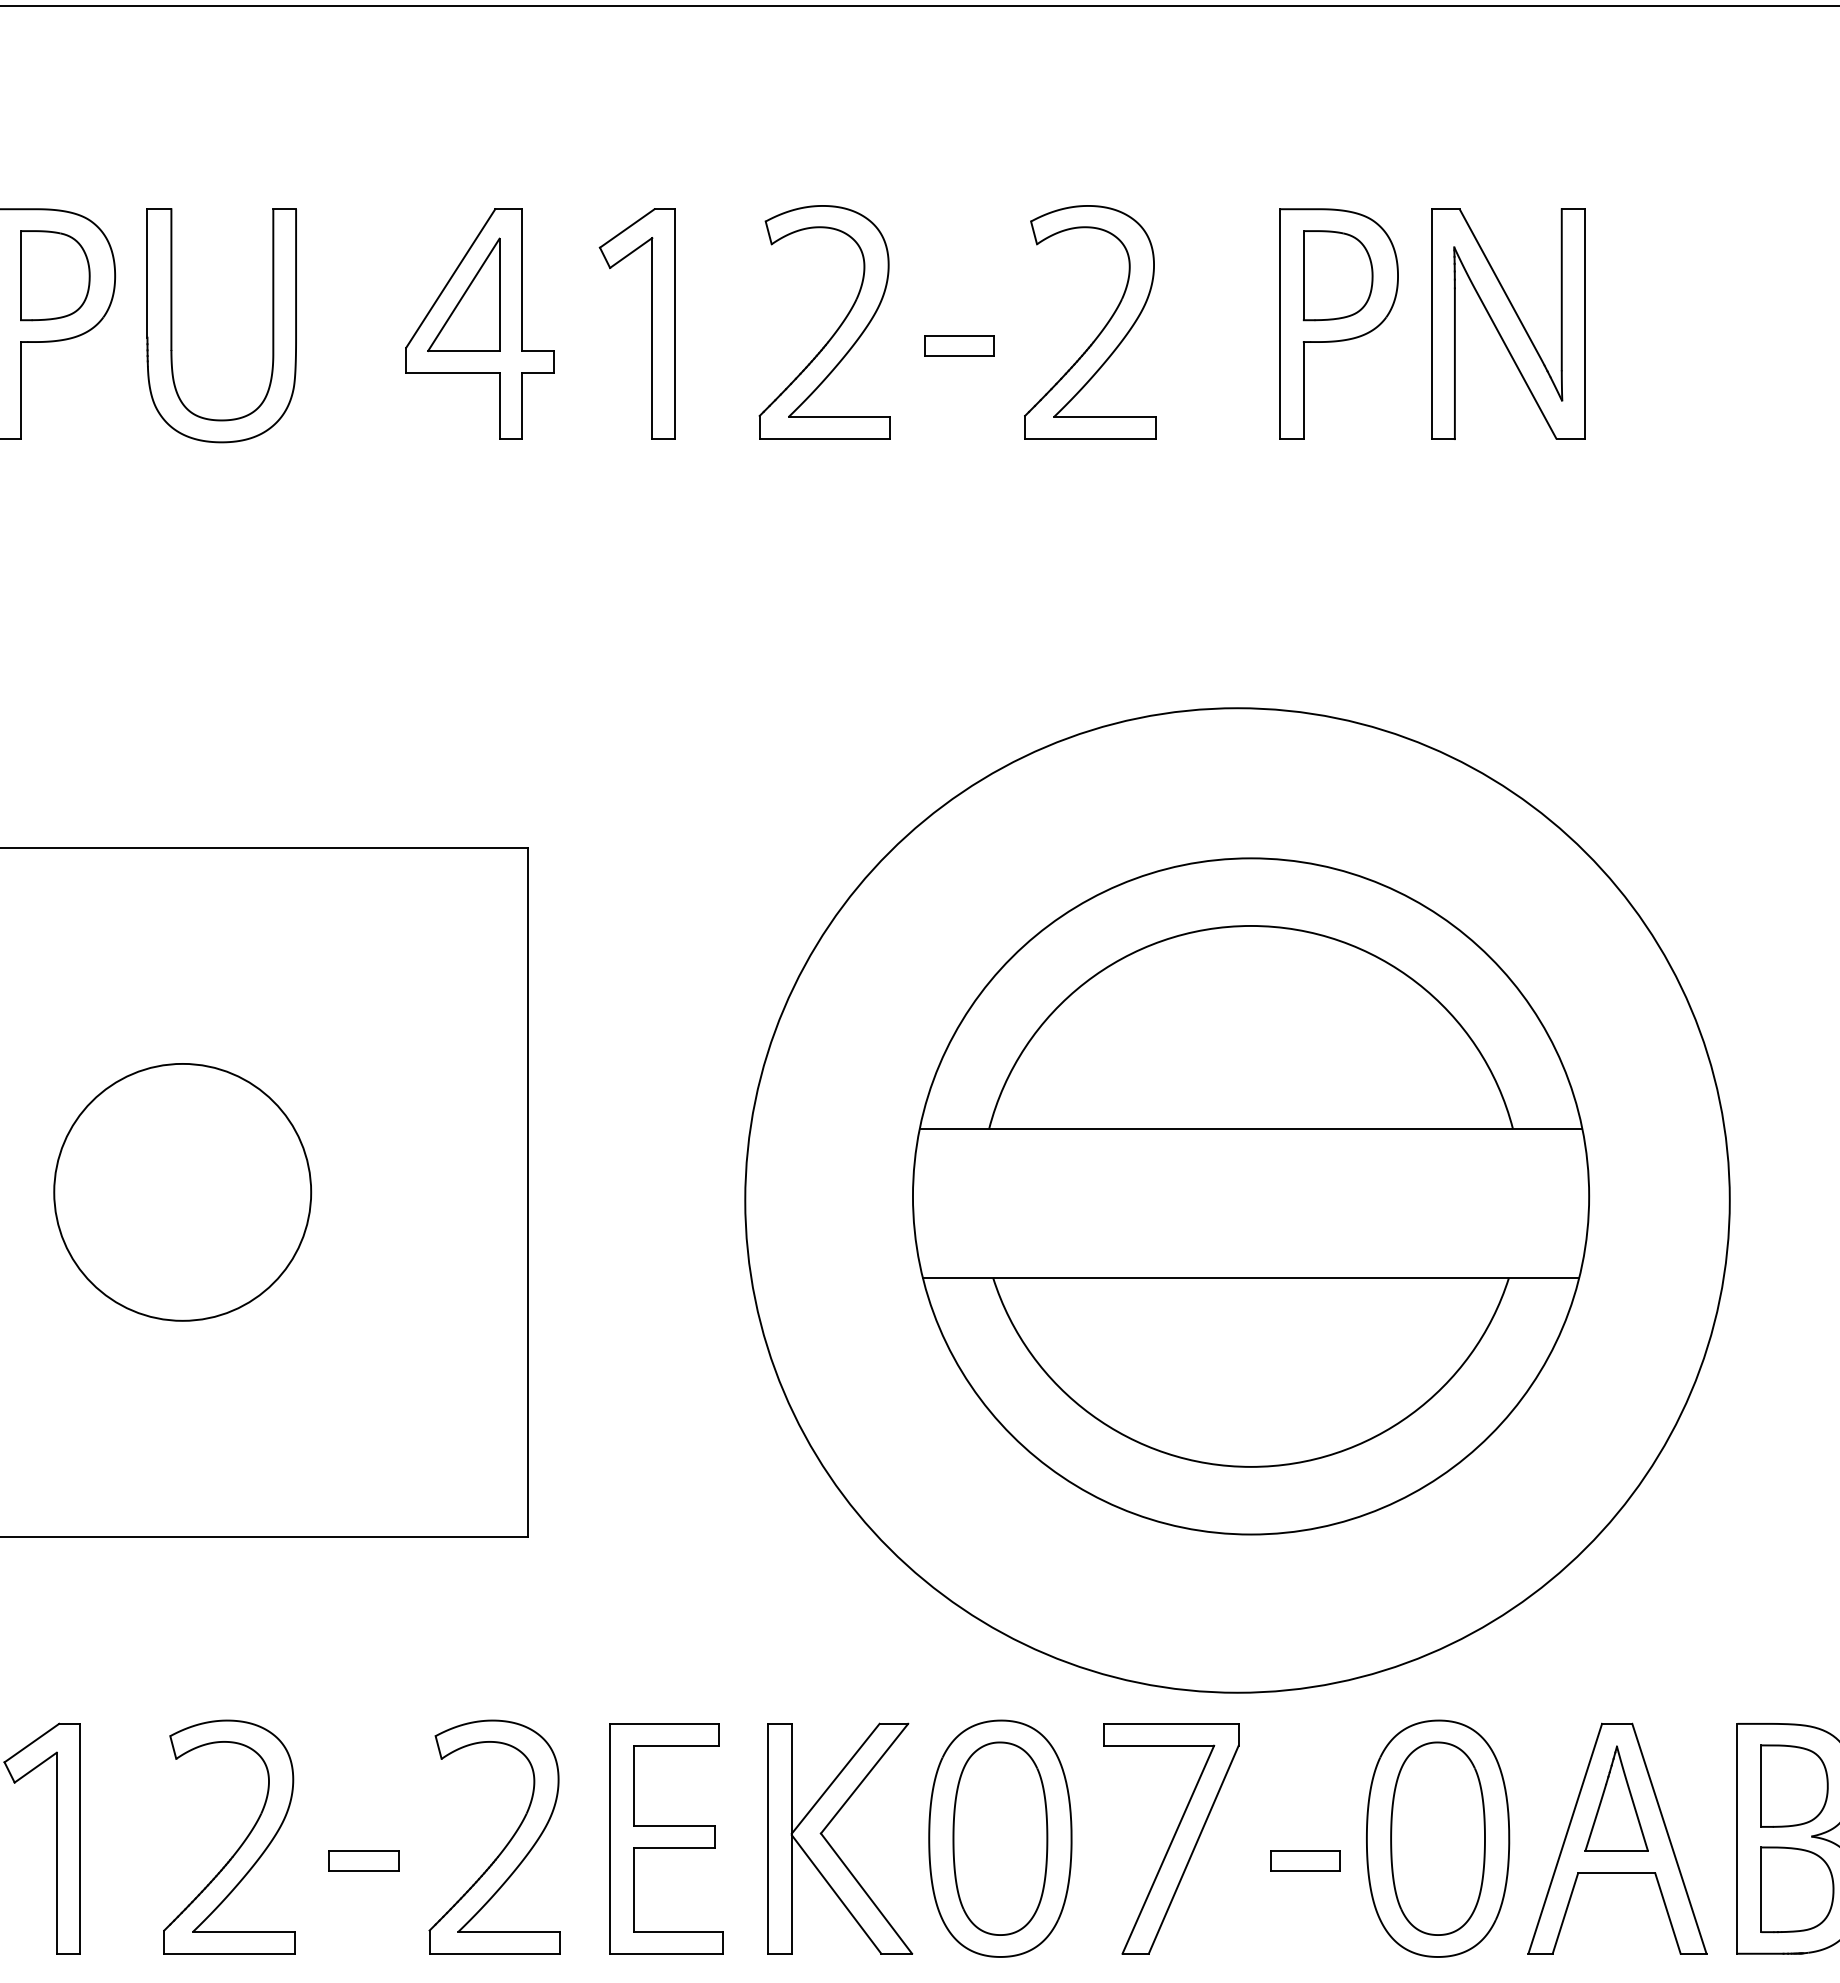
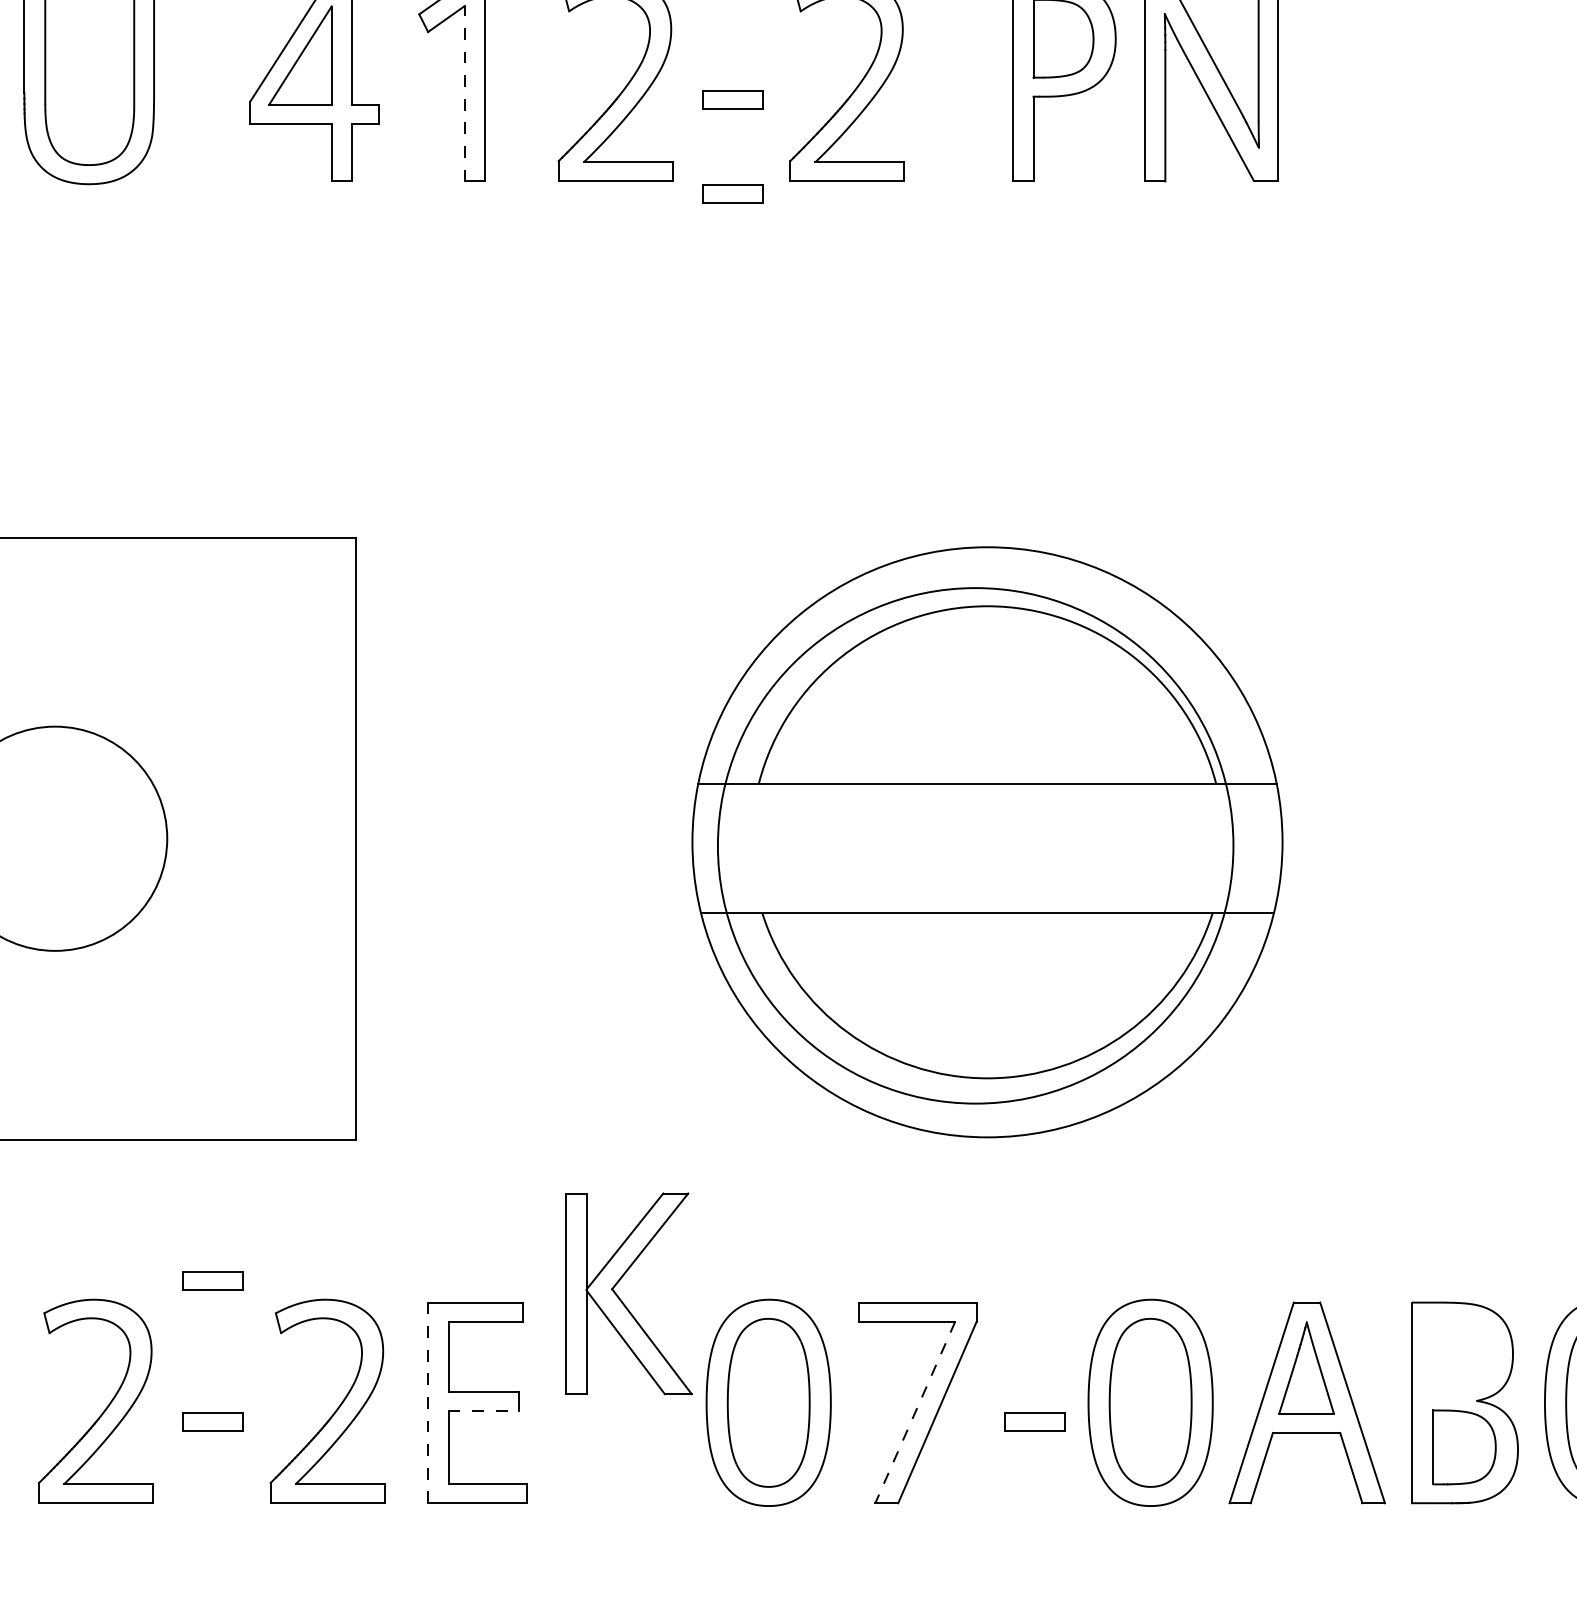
line: (652, 338) -> (465, 93), solid -> dashed
part: (959, 452) -> (733, 193), added
circle: (1237, 1200) -> (975, 845), size x0.6
part: (363, 1698) -> (212, 1280), added
part: (1794, 1785) -> (1461, 1356), removed
line: (609, 1838) -> (427, 1402), solid -> dashed
part: (832, 1846) -> (622, 1300), moved
line: (674, 1848) -> (484, 1411), solid -> dashed
line: (1168, 1849) -> (915, 1412), solid -> dashed

